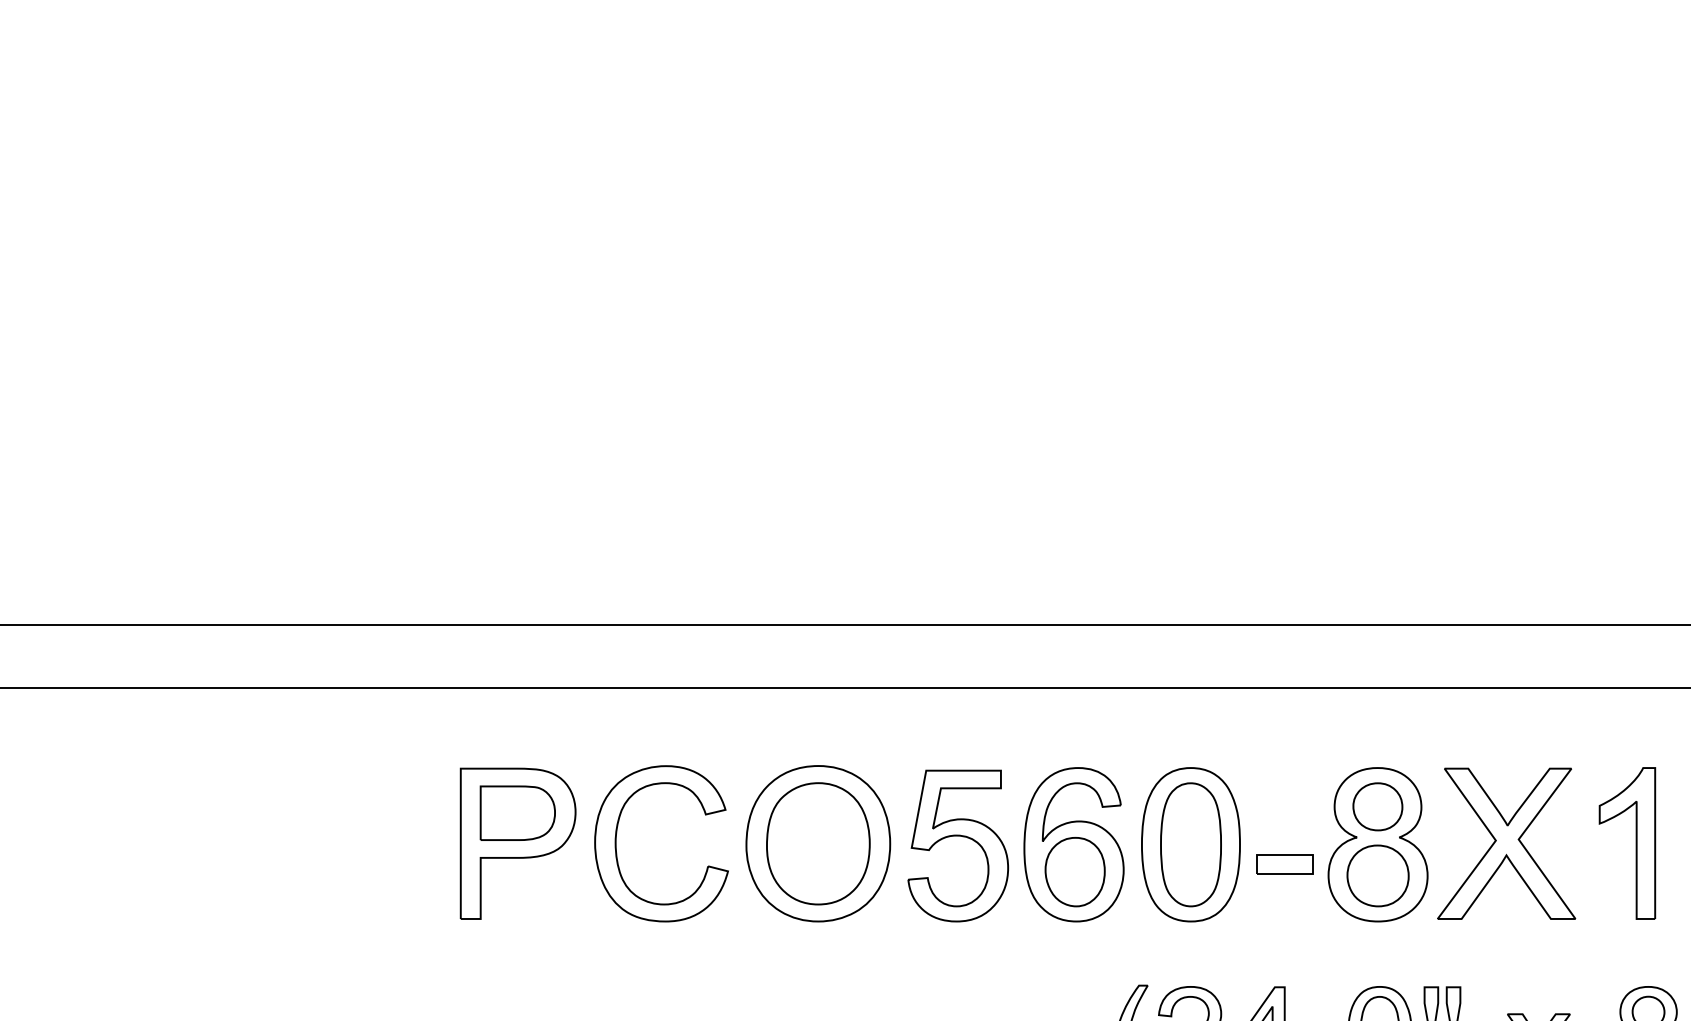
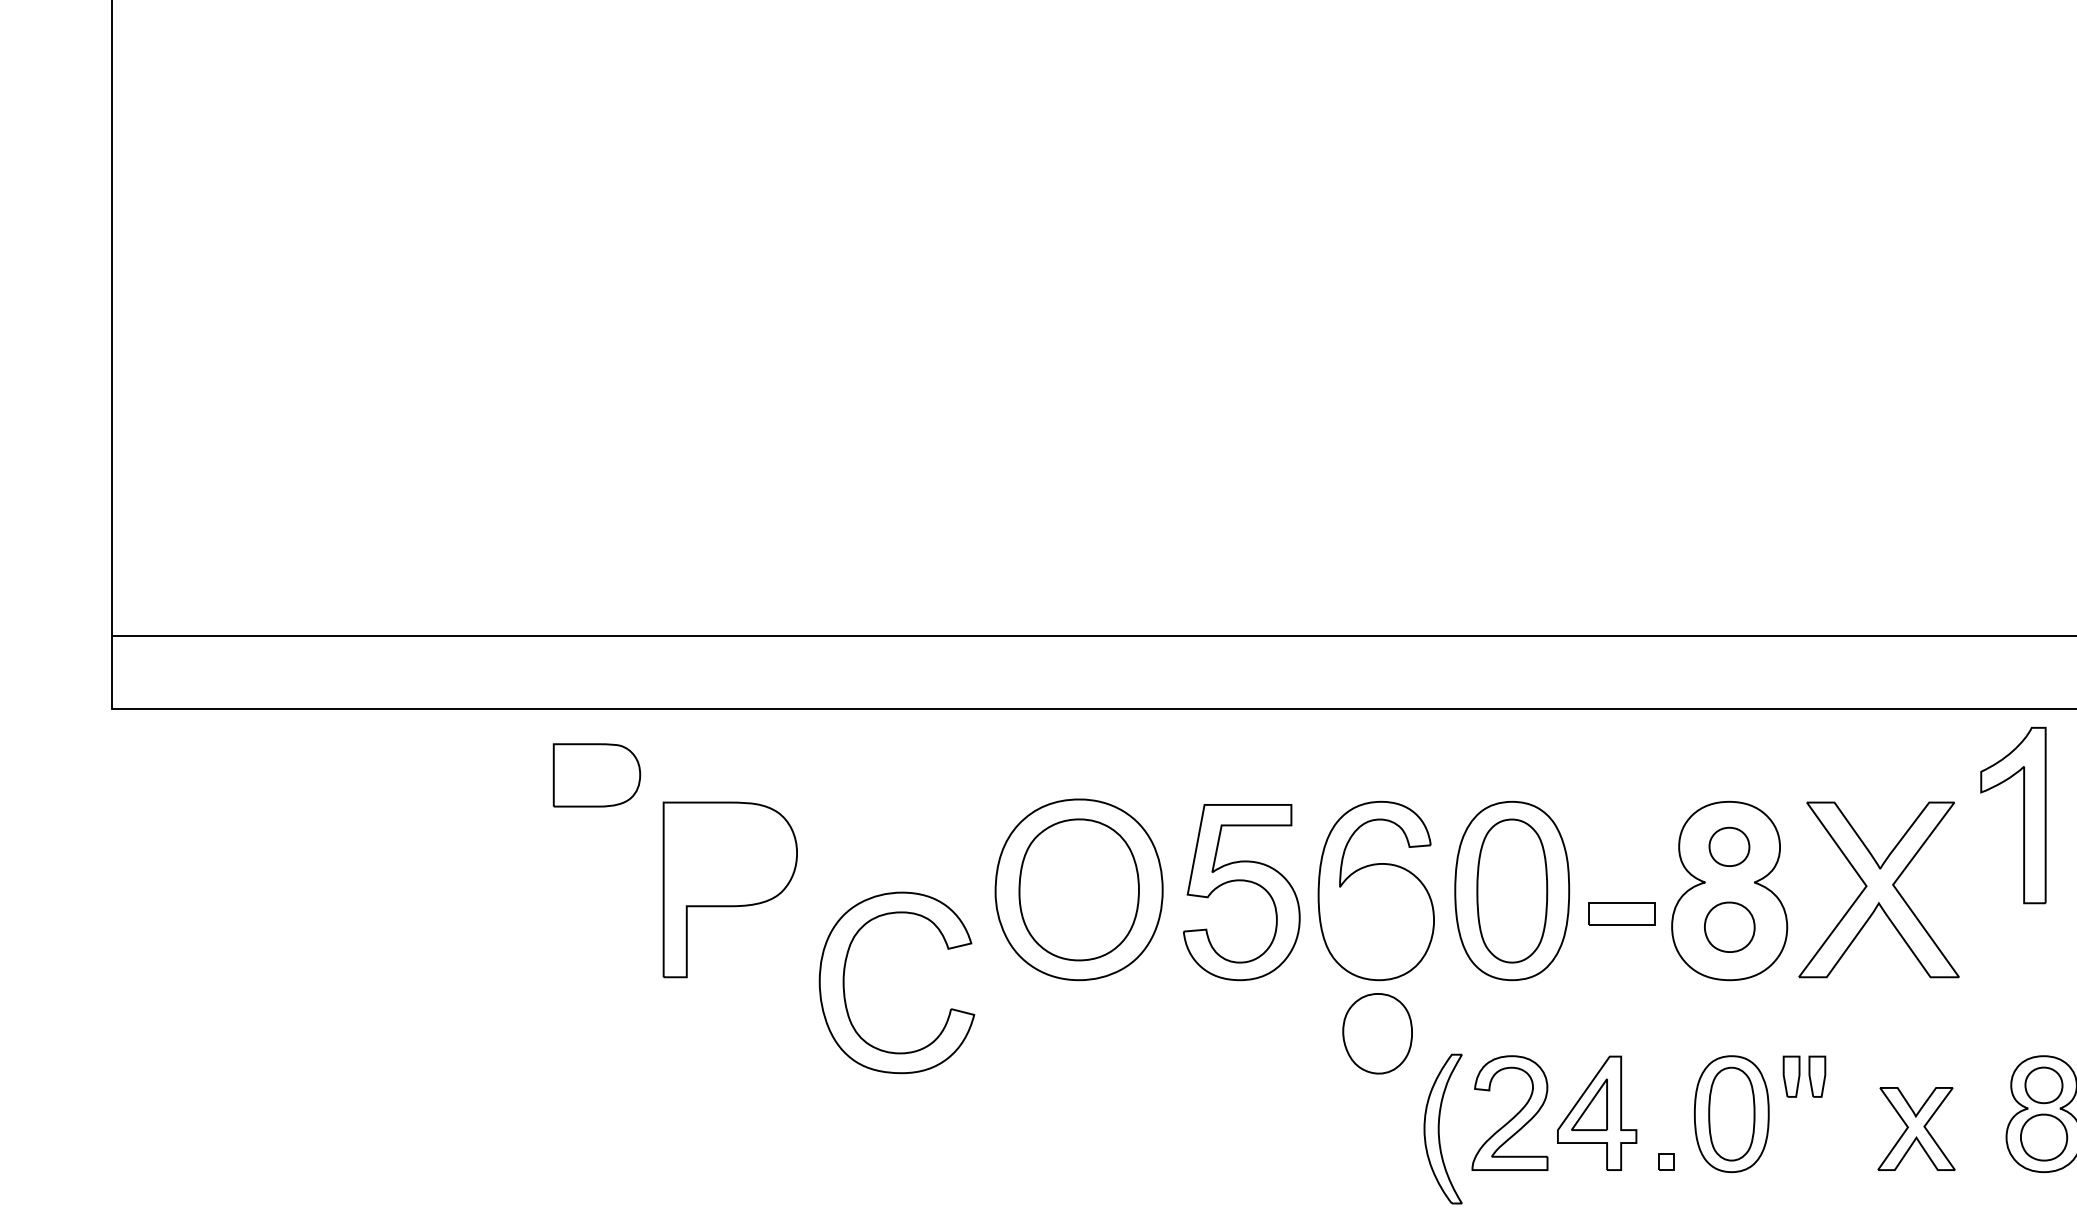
part: (1377, 806) -> (1729, 846), size x0.7
part: (517, 813) -> (596, 775), moved
part: (616, 843) -> (844, 982), moved
part: (1636, 843) -> (2023, 815), moved
part: (1075, 871) -> (1377, 1033), moved
part: (1377, 876) -> (1729, 927), size x0.7

